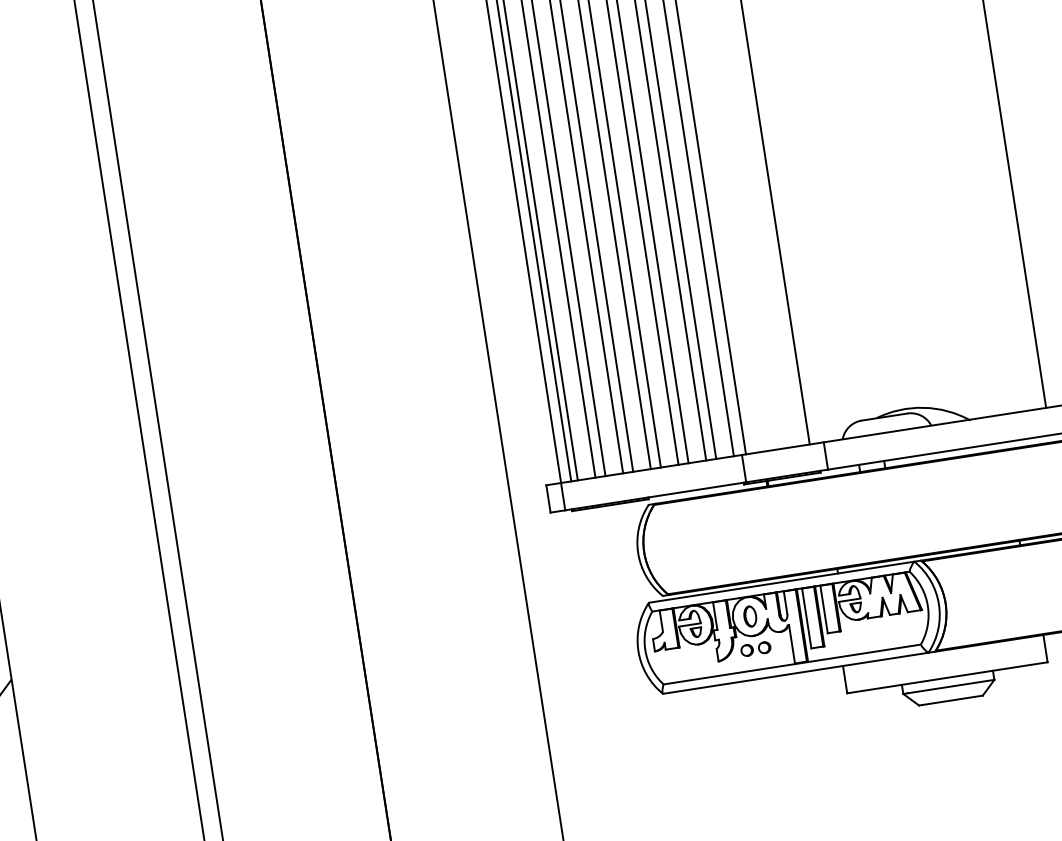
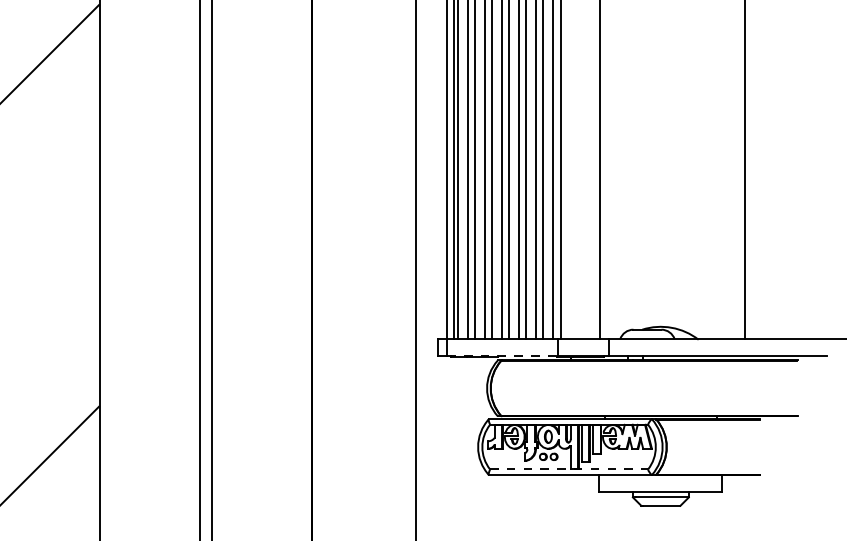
line: (654, 495) -> (502, 355), solid -> dashed
line: (792, 664) -> (569, 469), solid -> dashed

